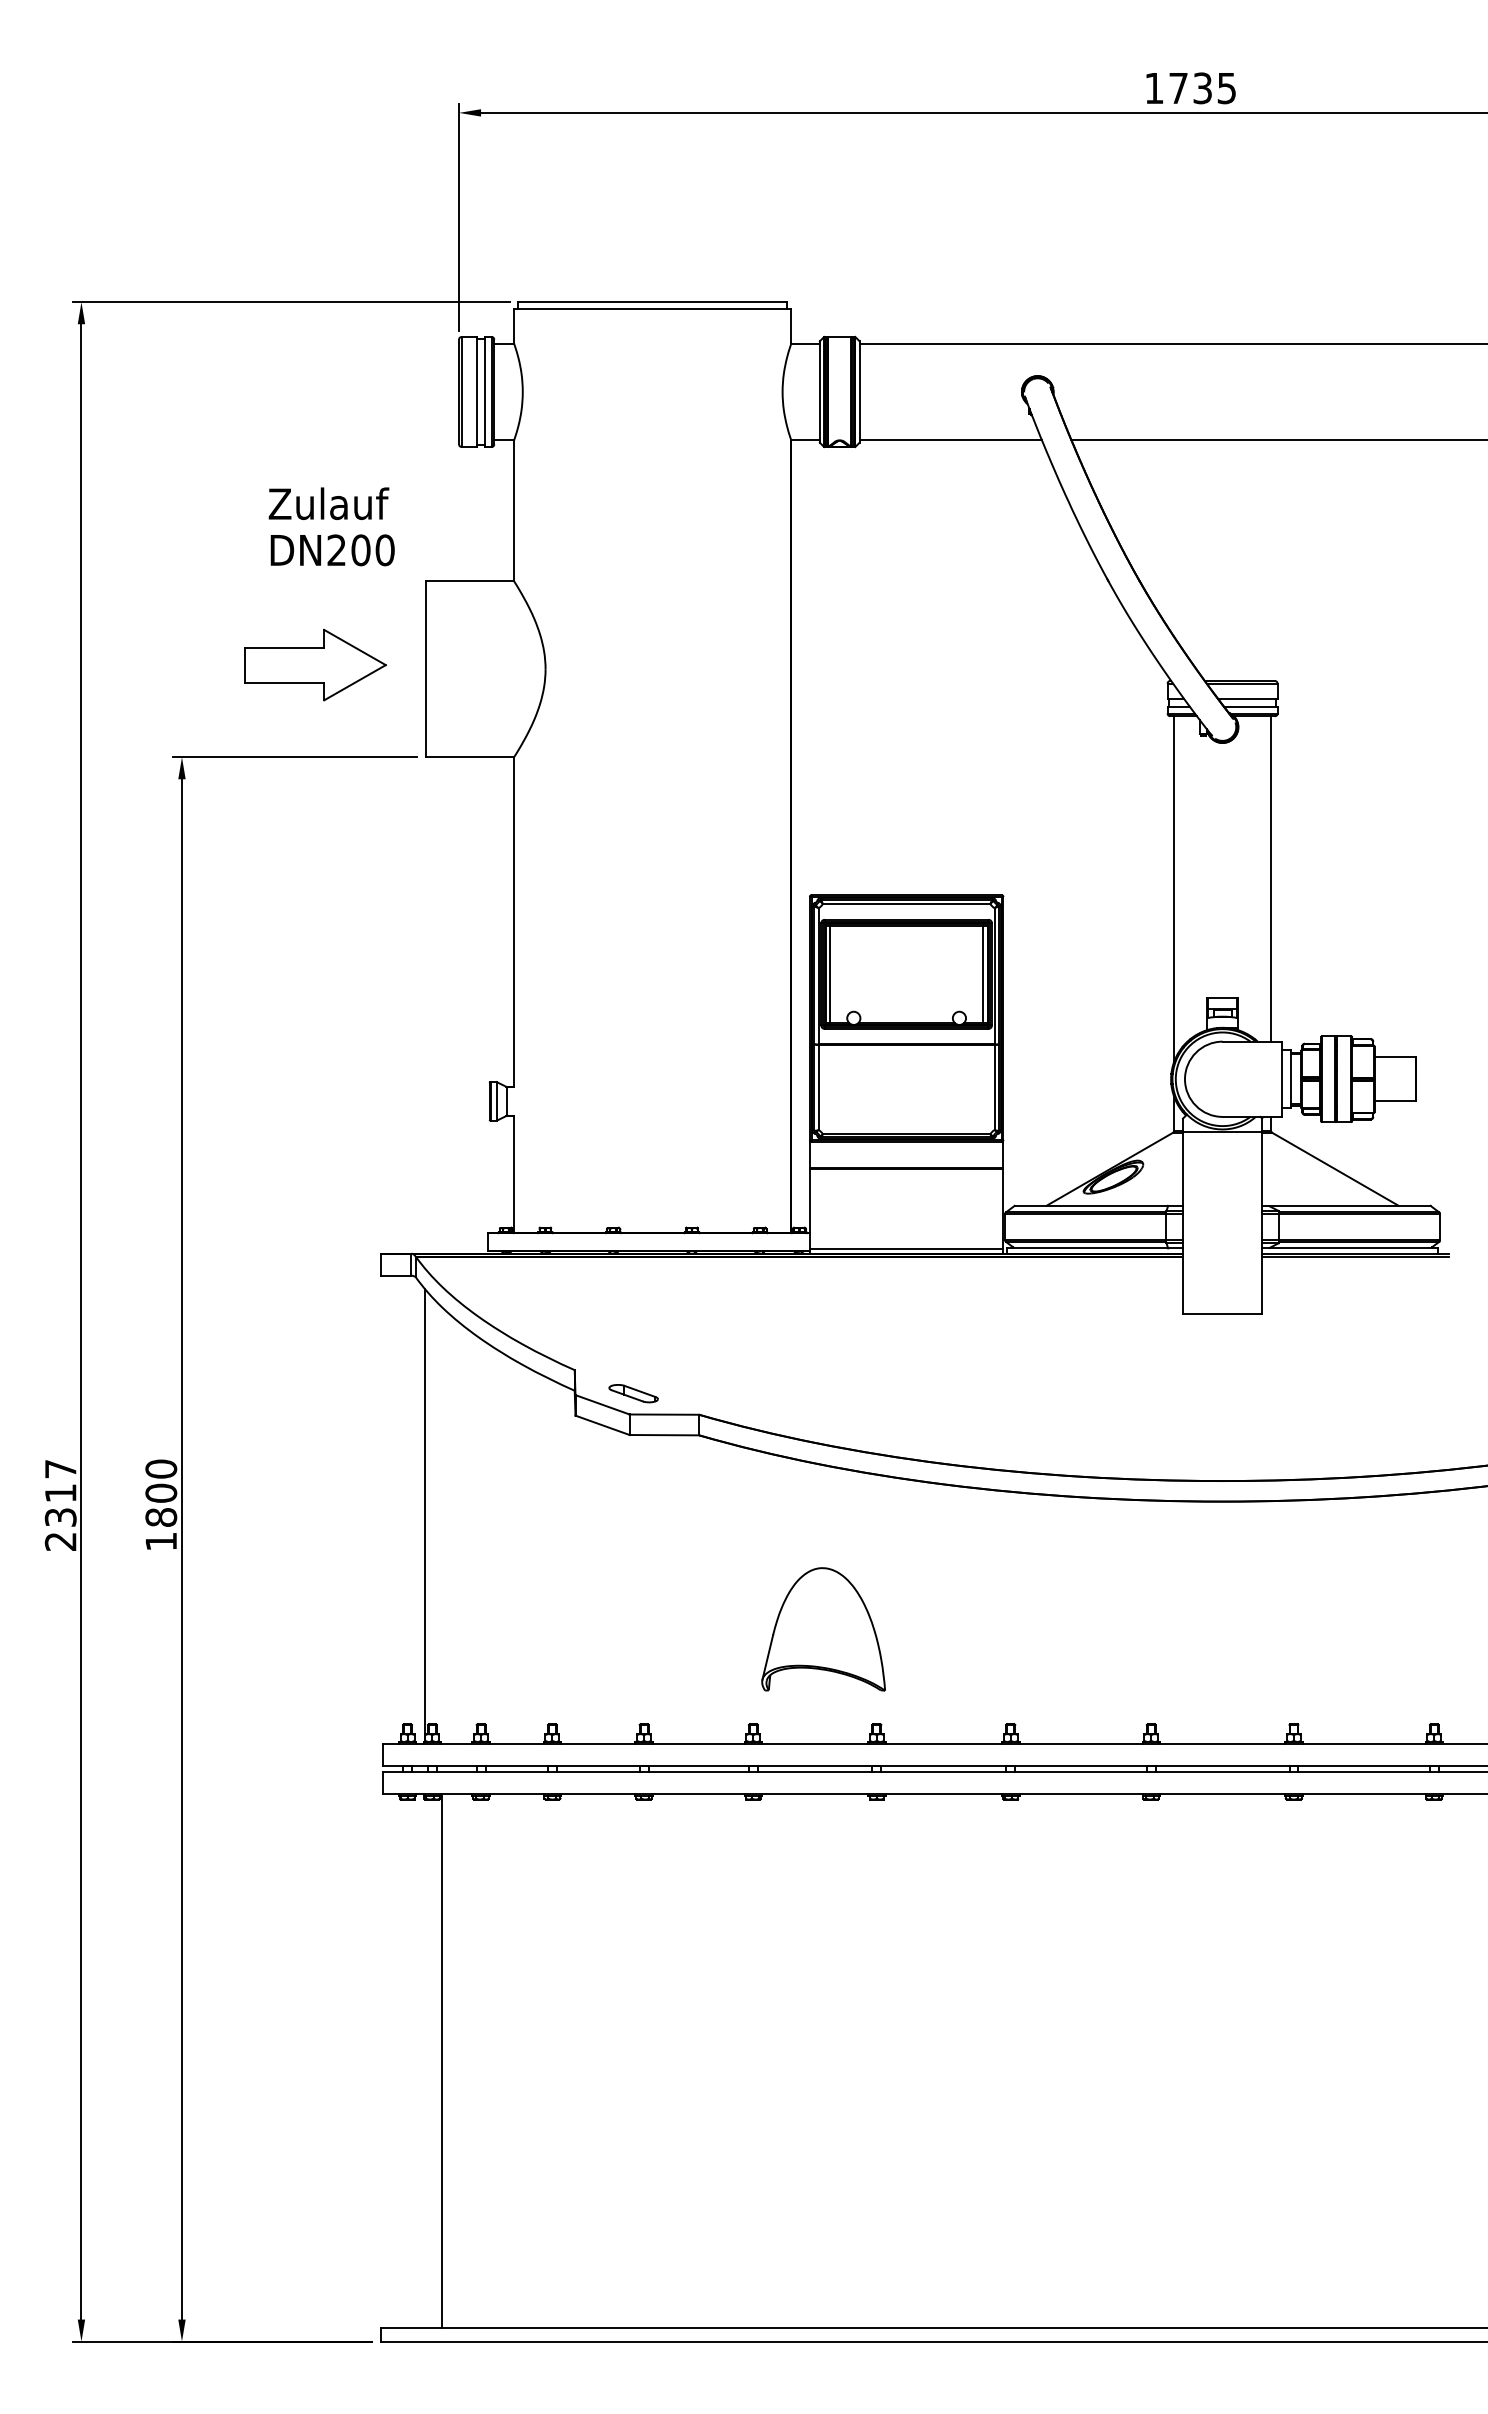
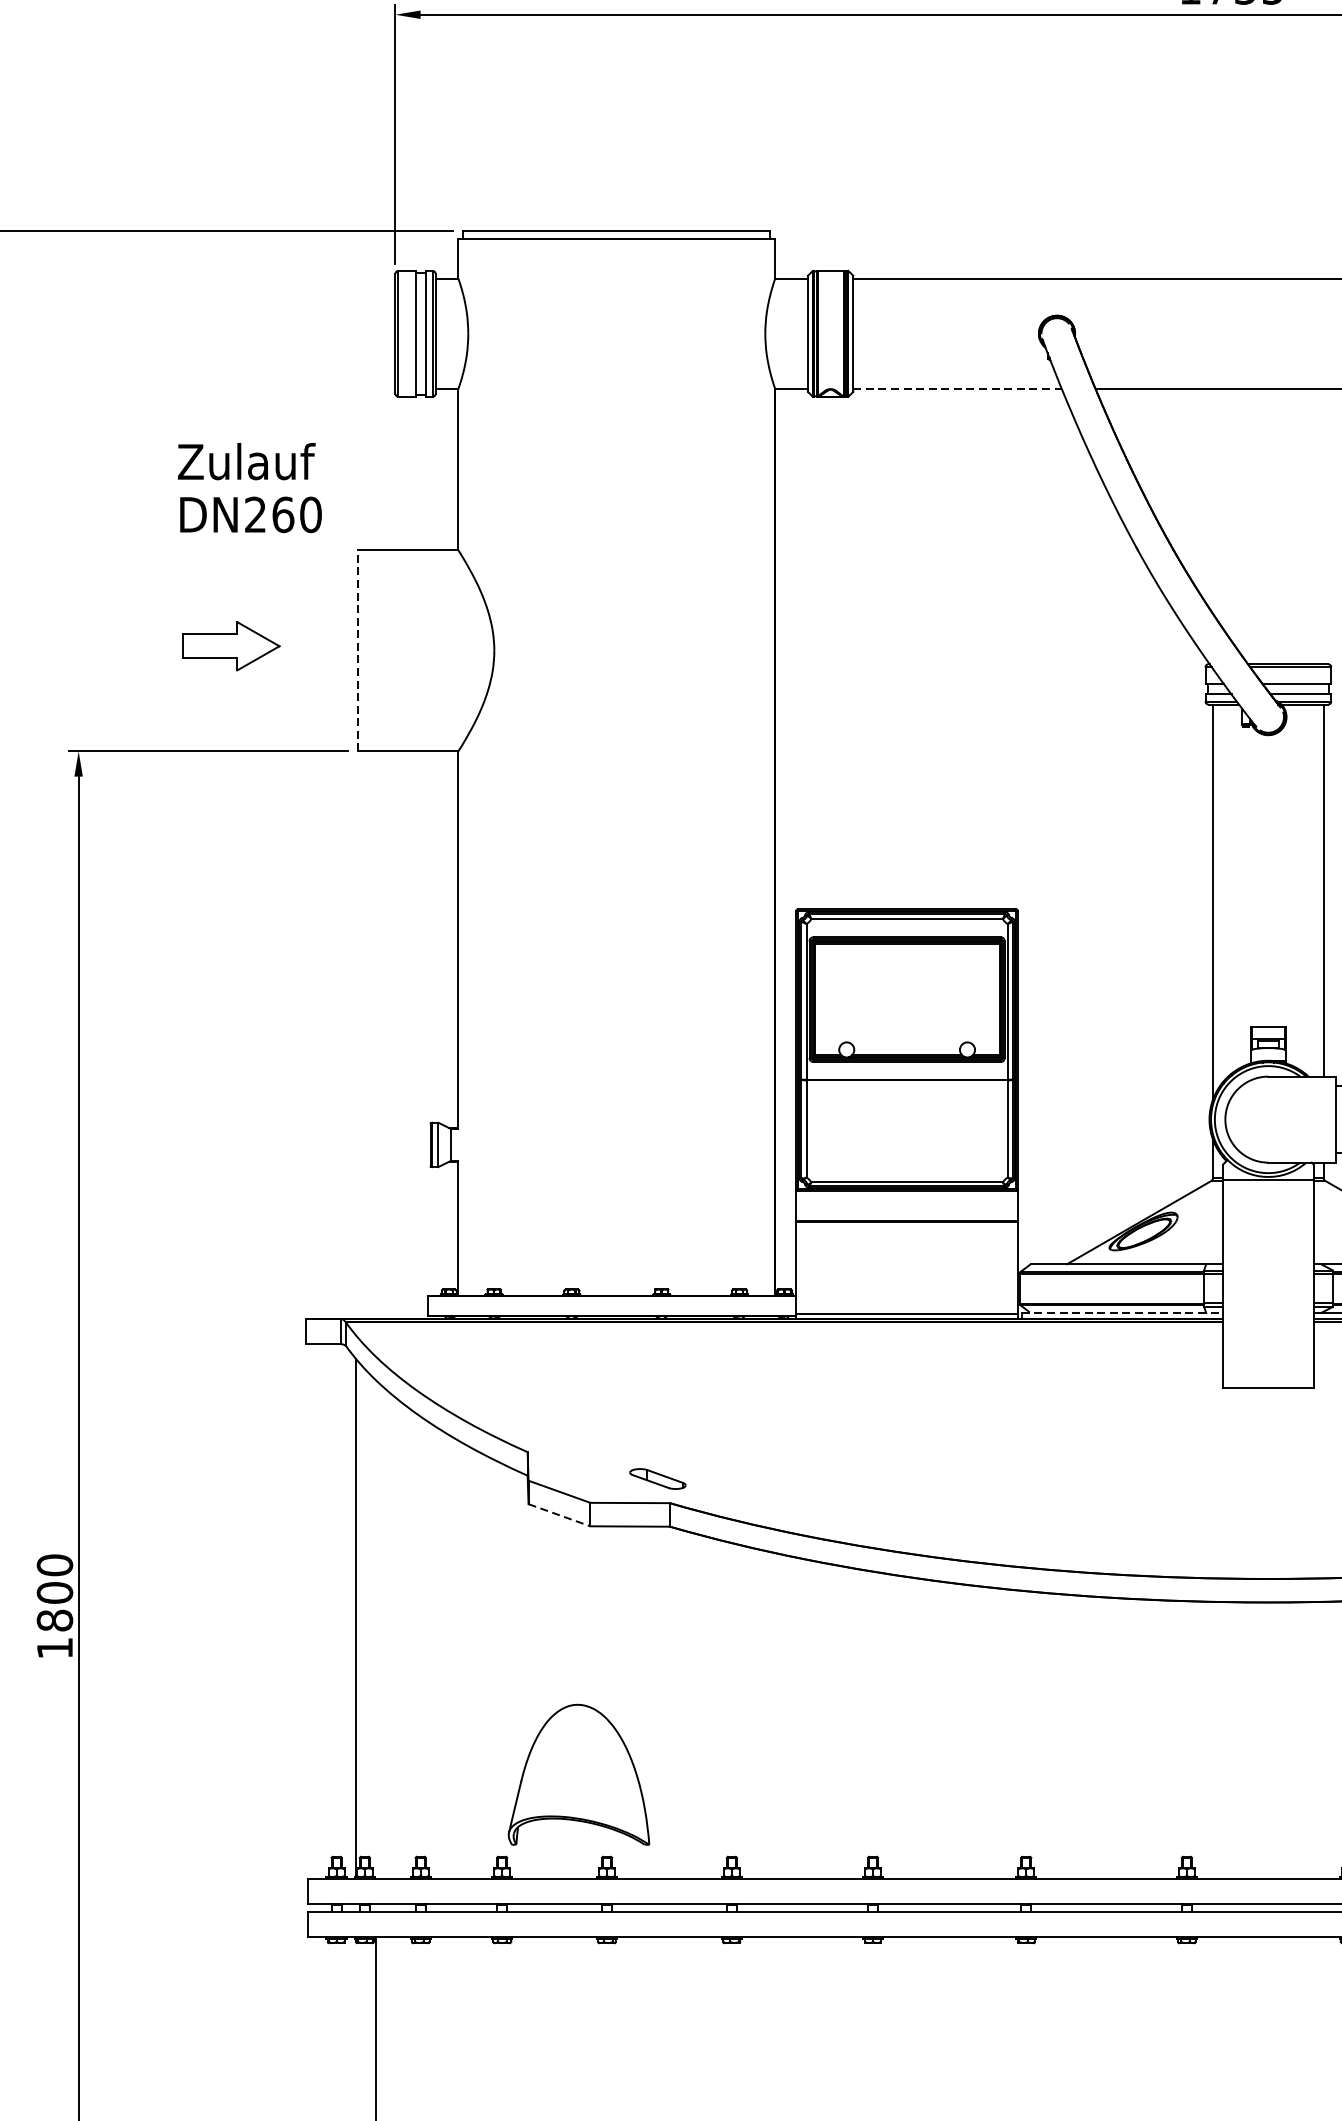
line: (951, 440) -> (958, 389), solid -> dashed
text: (360, 550) -> (282, 515), DN200 -> DN260
part: (315, 665) -> (231, 646), size x0.6
line: (426, 668) -> (358, 649), solid -> dashed
line: (830, 974) -> (820, 999), removed
line: (983, 974) -> (995, 999), removed
line: (1095, 1248) -> (1123, 1313), solid -> dashed
part: (633, 1393) -> (657, 1478), moved
line: (602, 1425) -> (559, 1515), solid -> dashed
part: (823, 1629) -> (578, 1774), moved

